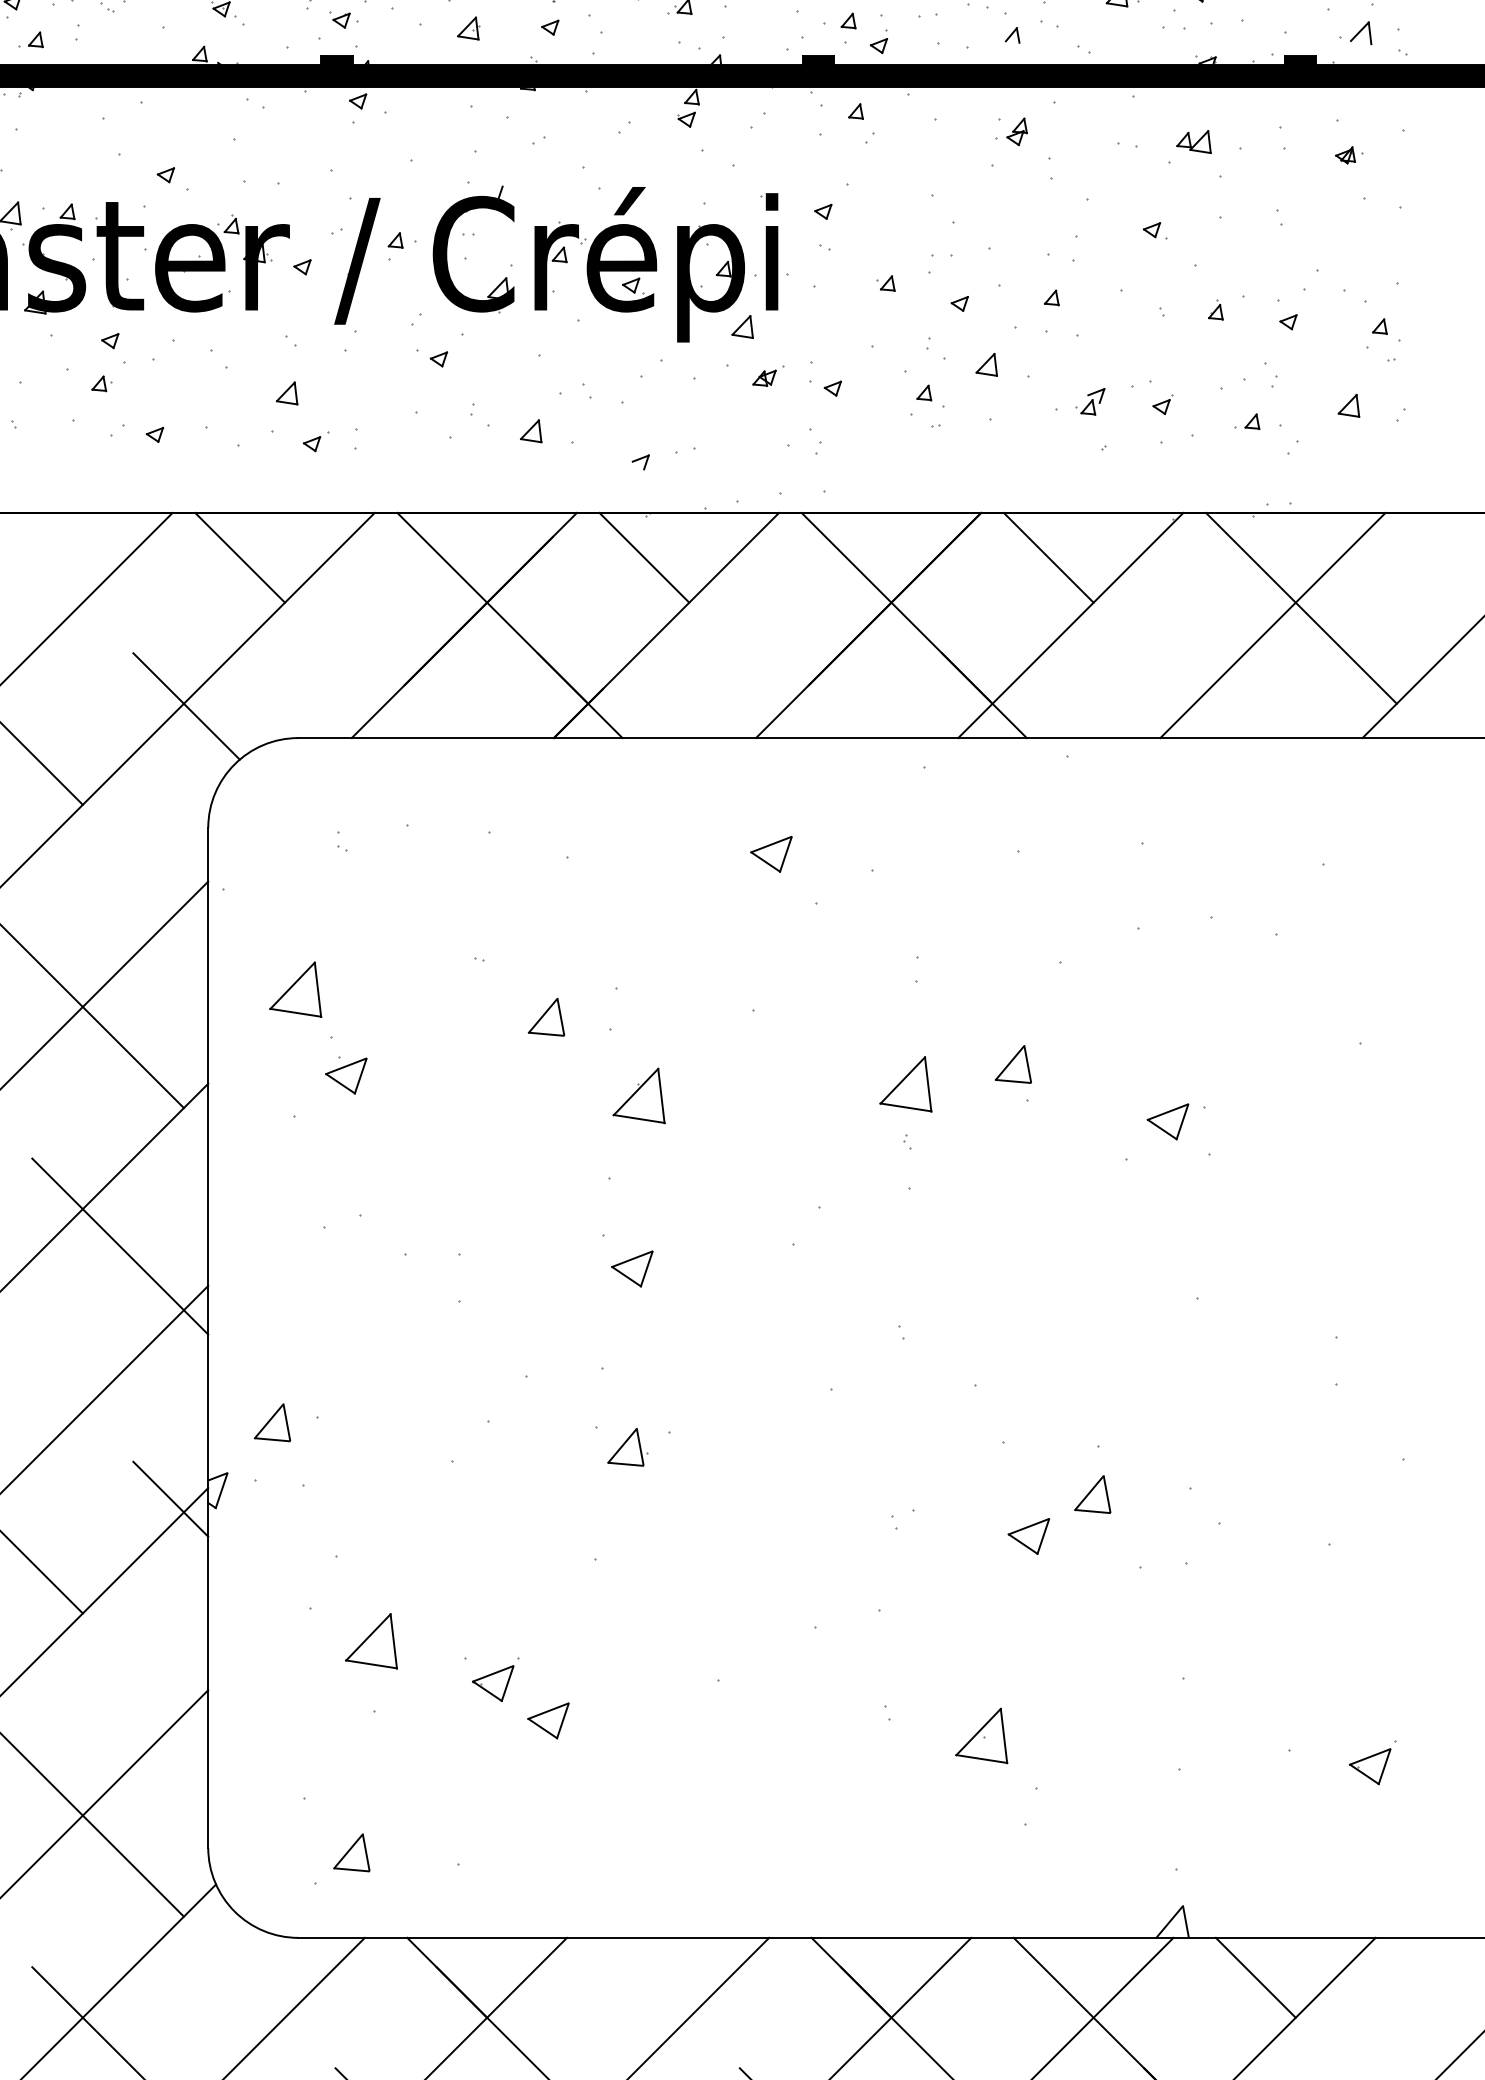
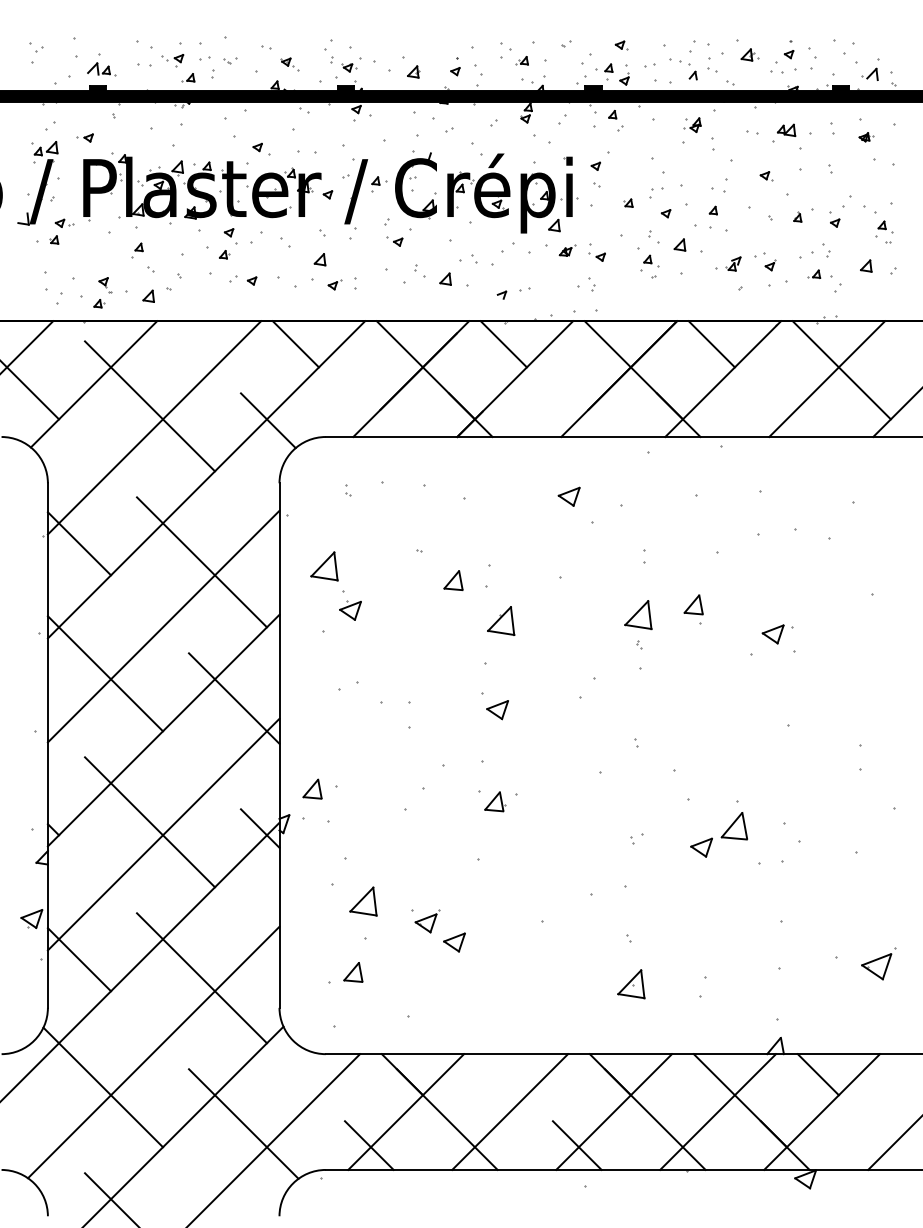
part: (1092, 1493) -> (734, 825), size x1.4
part: (981, 1736) -> (631, 984), moved
part: (1372, 1763) -> (878, 964), size x1.4
part: (352, 1853) -> (353, 972), moved

